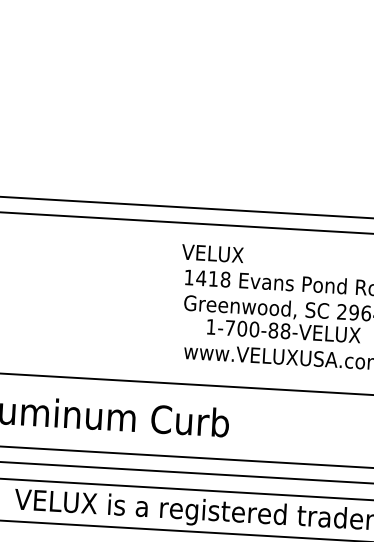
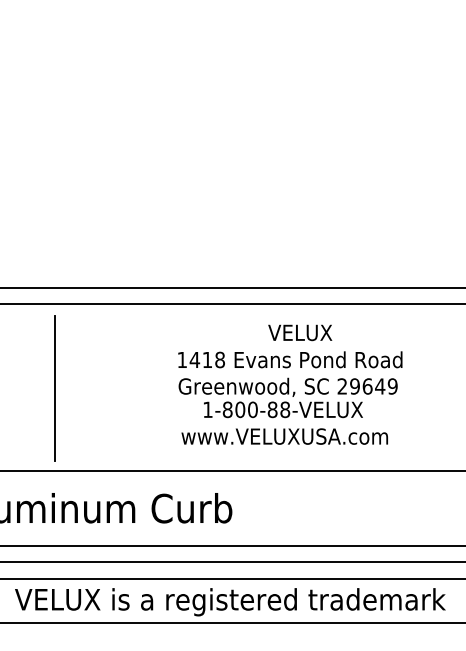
text: (213, 253) -> (300, 332), moved
line: (65, 297) -> (55, 388), added
text: (230, 327) -> (227, 409), 1-700-88-VELUX -> 1-800-88-VELUX

